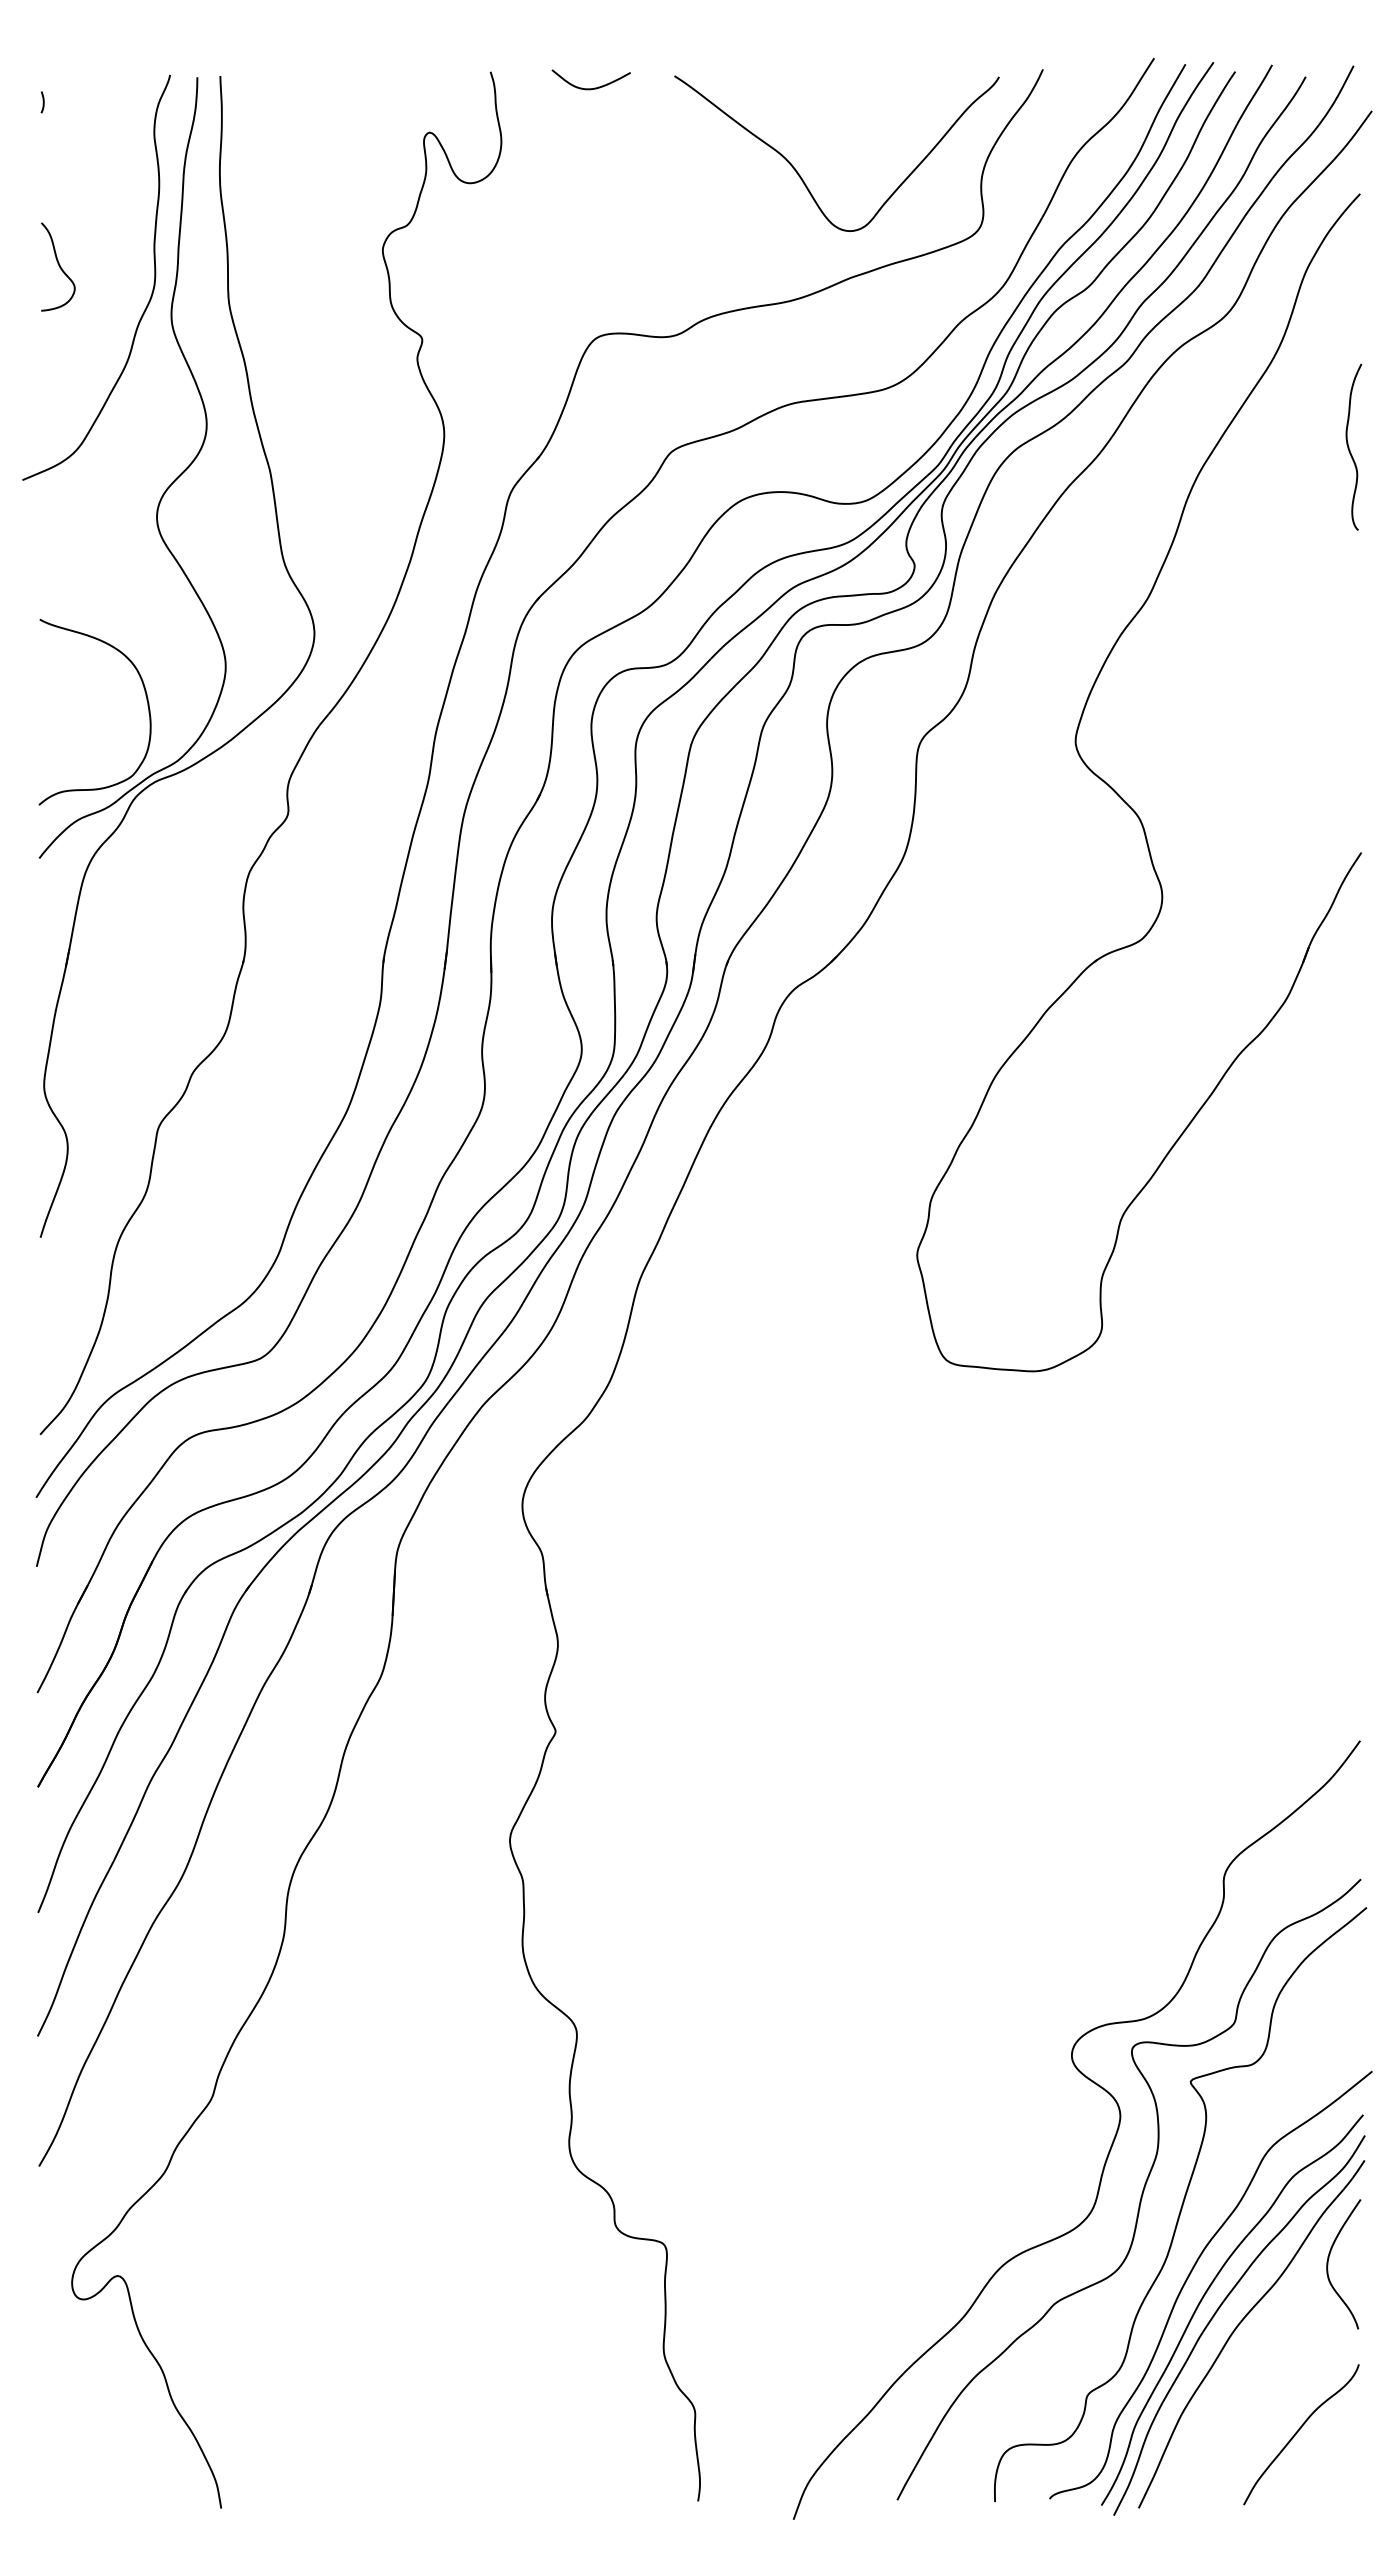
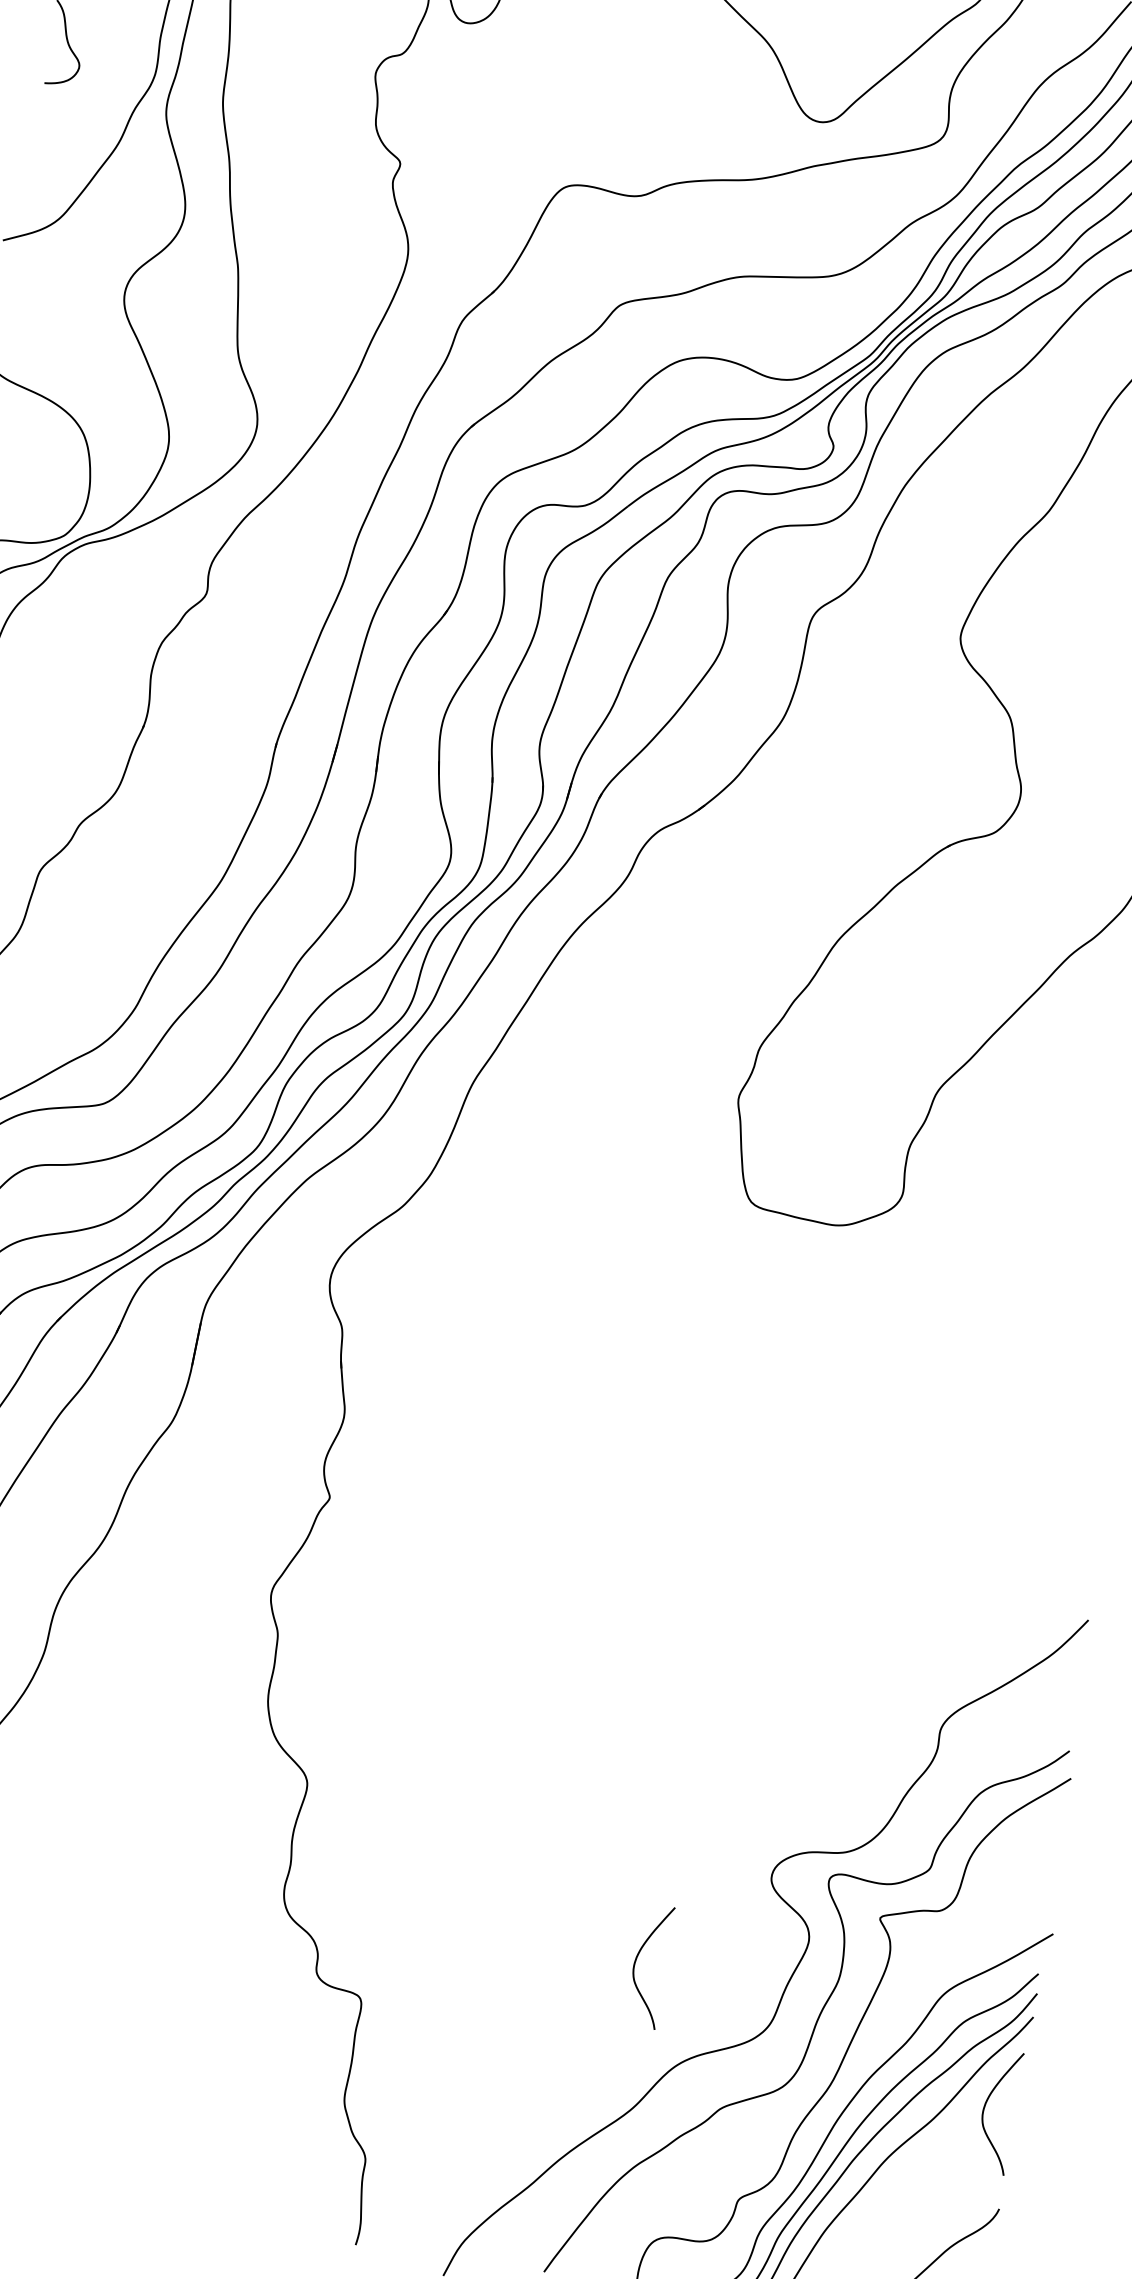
curve: (944, 2167) -> (635, 1964), added

